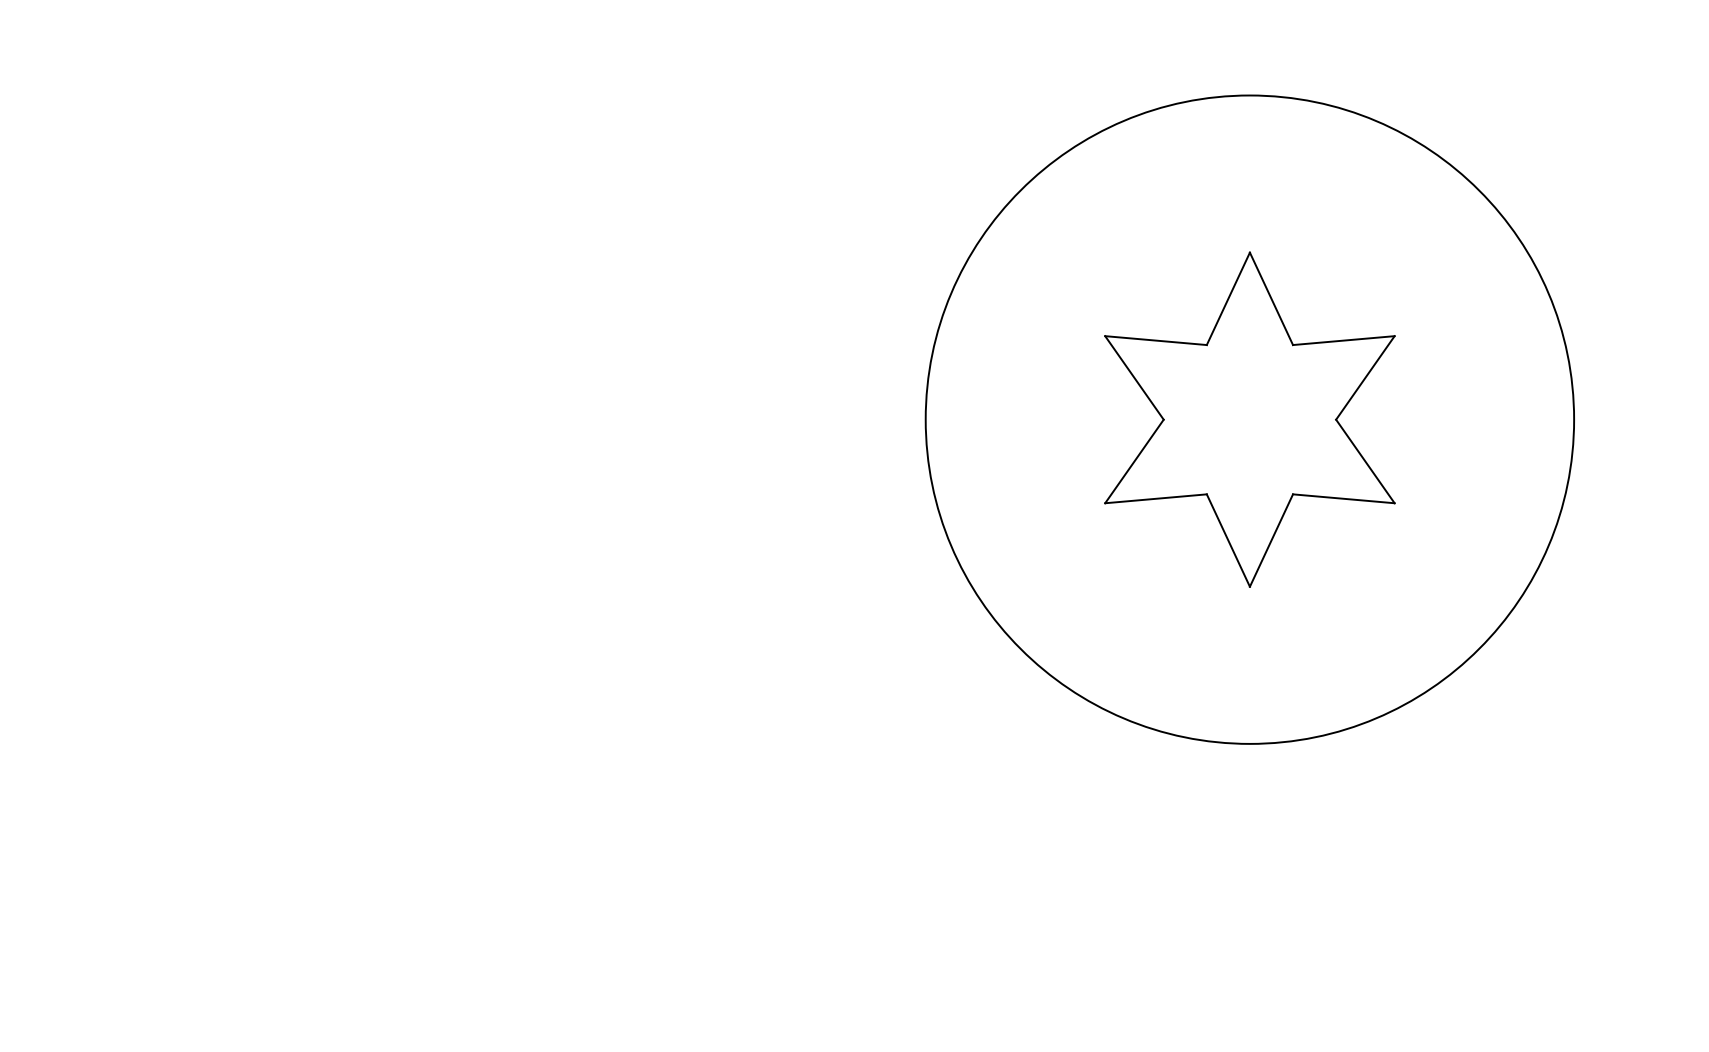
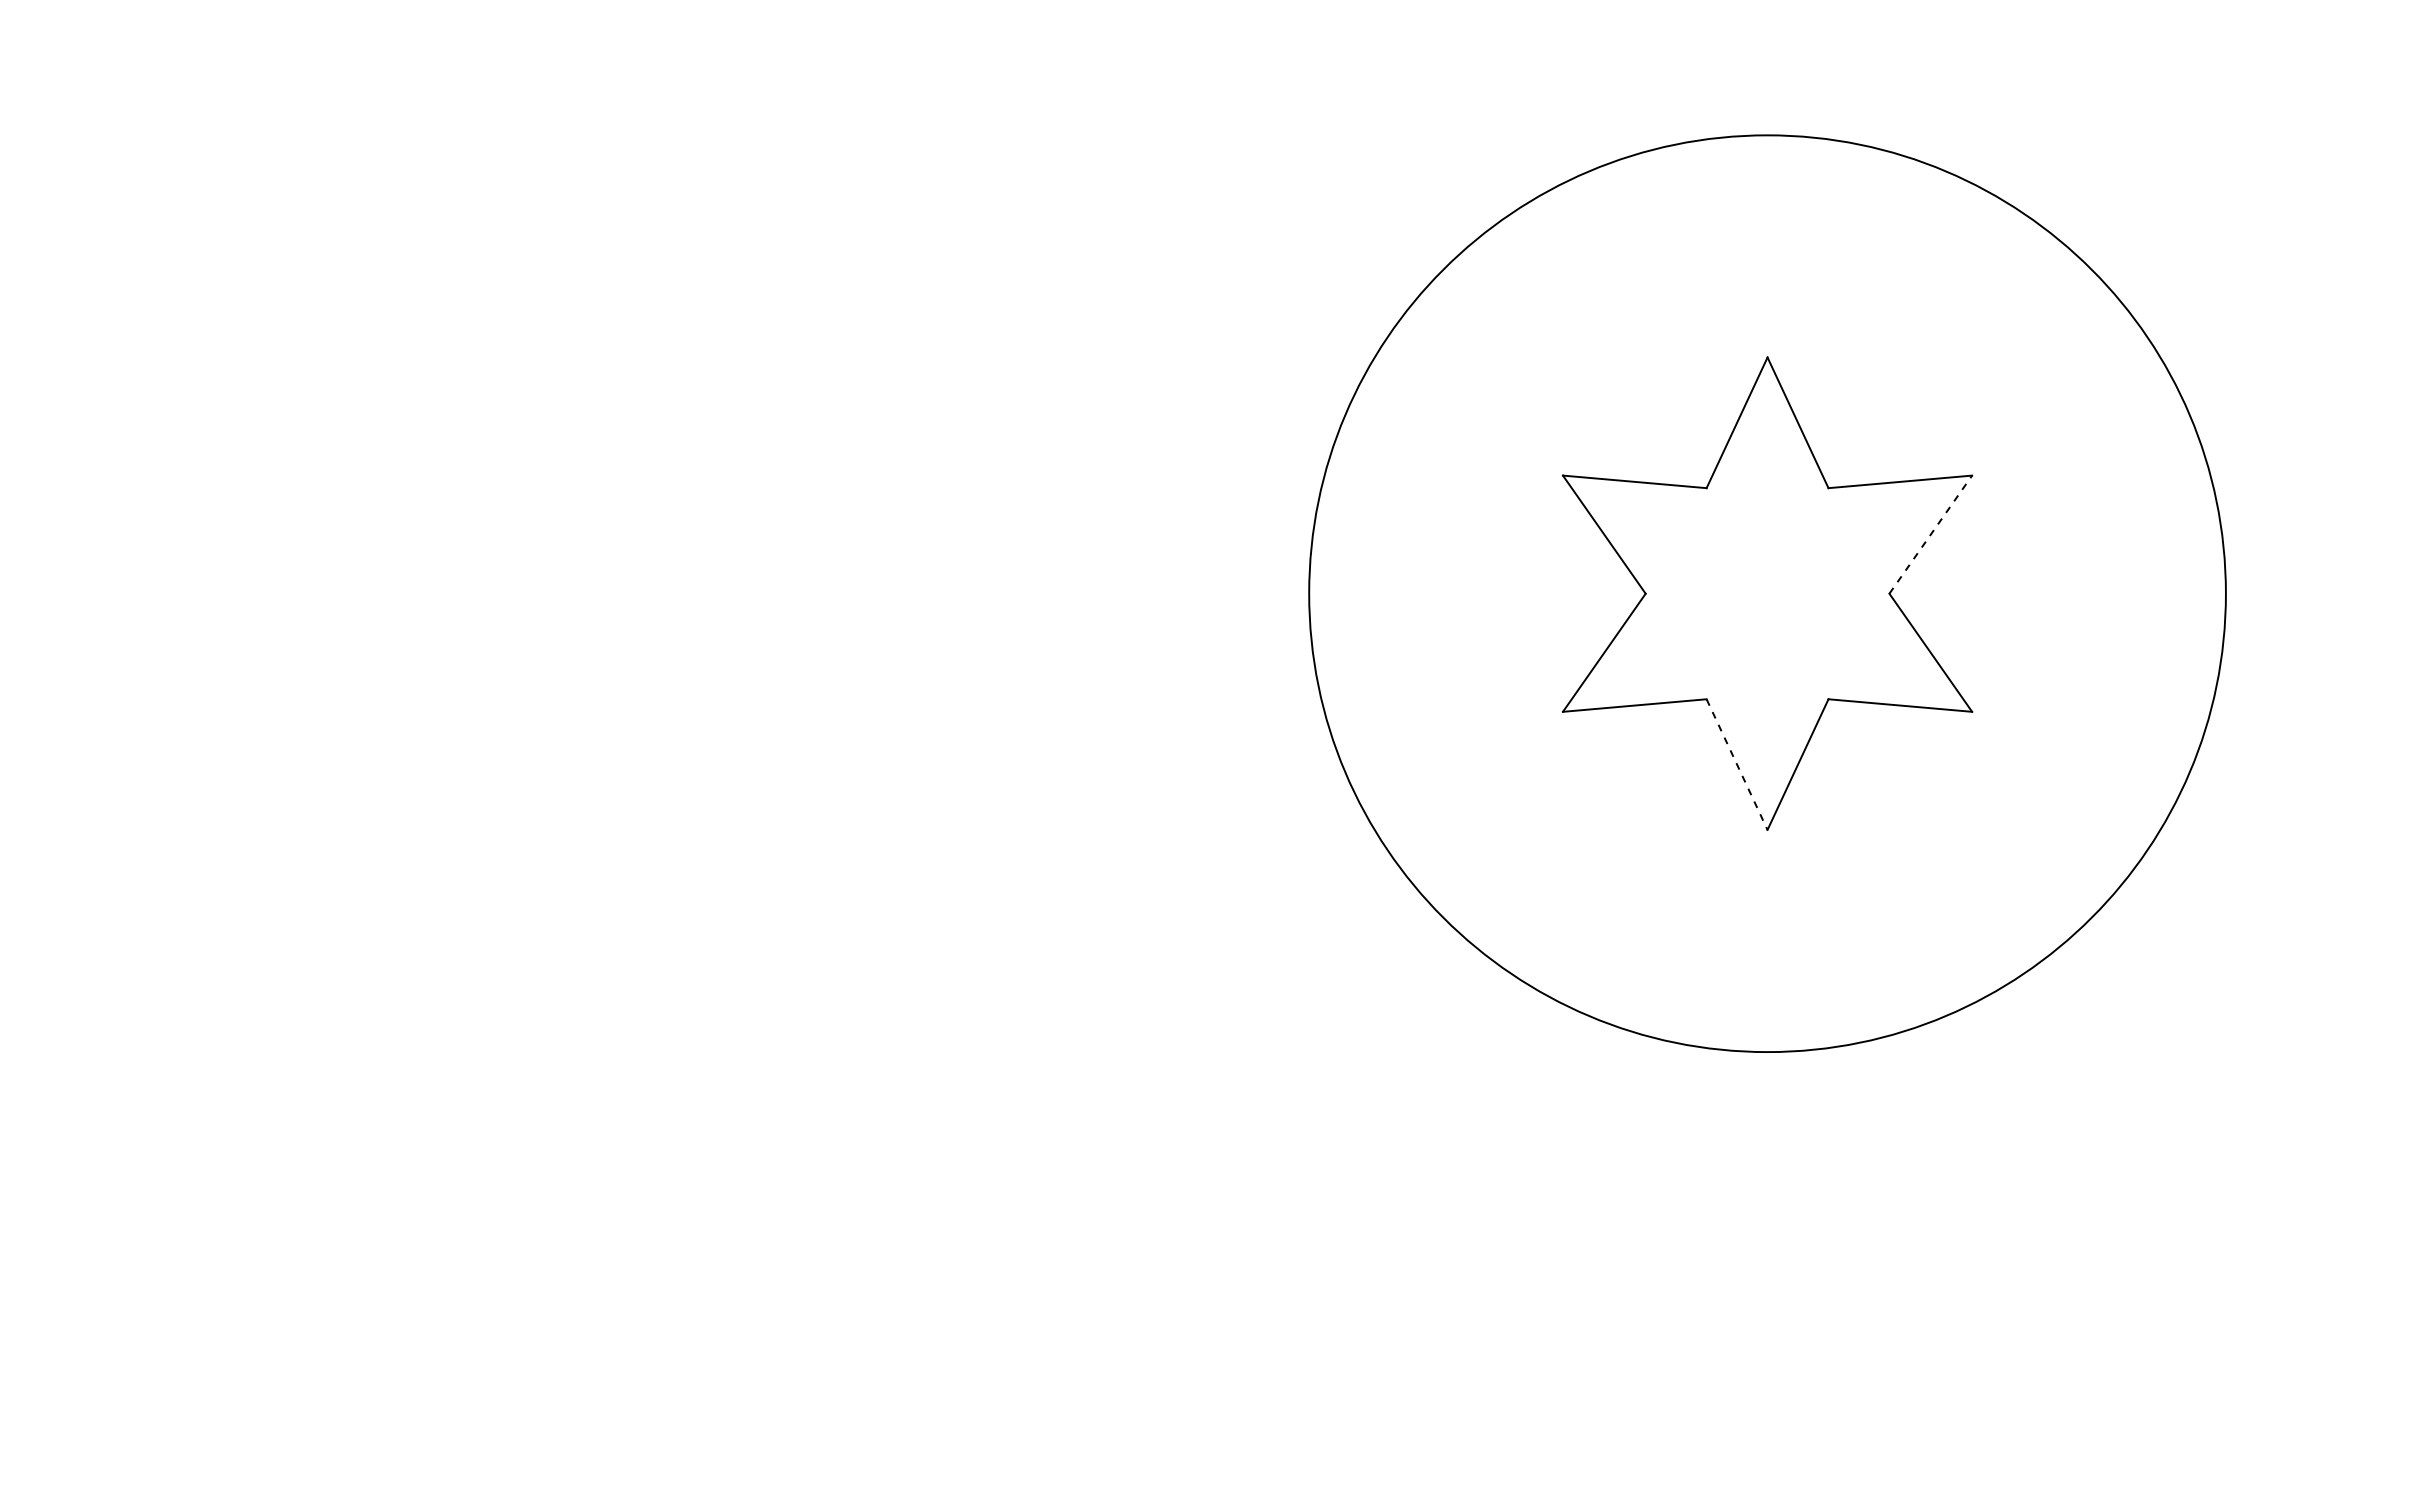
line: (1365, 377) -> (1931, 534), solid -> dashed
line: (1228, 541) -> (1737, 765), solid -> dashed

